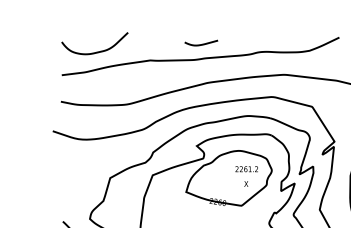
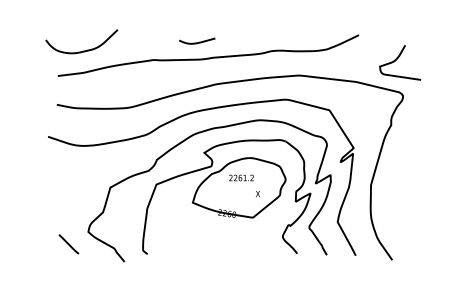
curve: (201, 44) -> (197, 42), moved
curve: (96, 51) -> (83, 50), moved
text: (246, 168) -> (241, 177), moved

